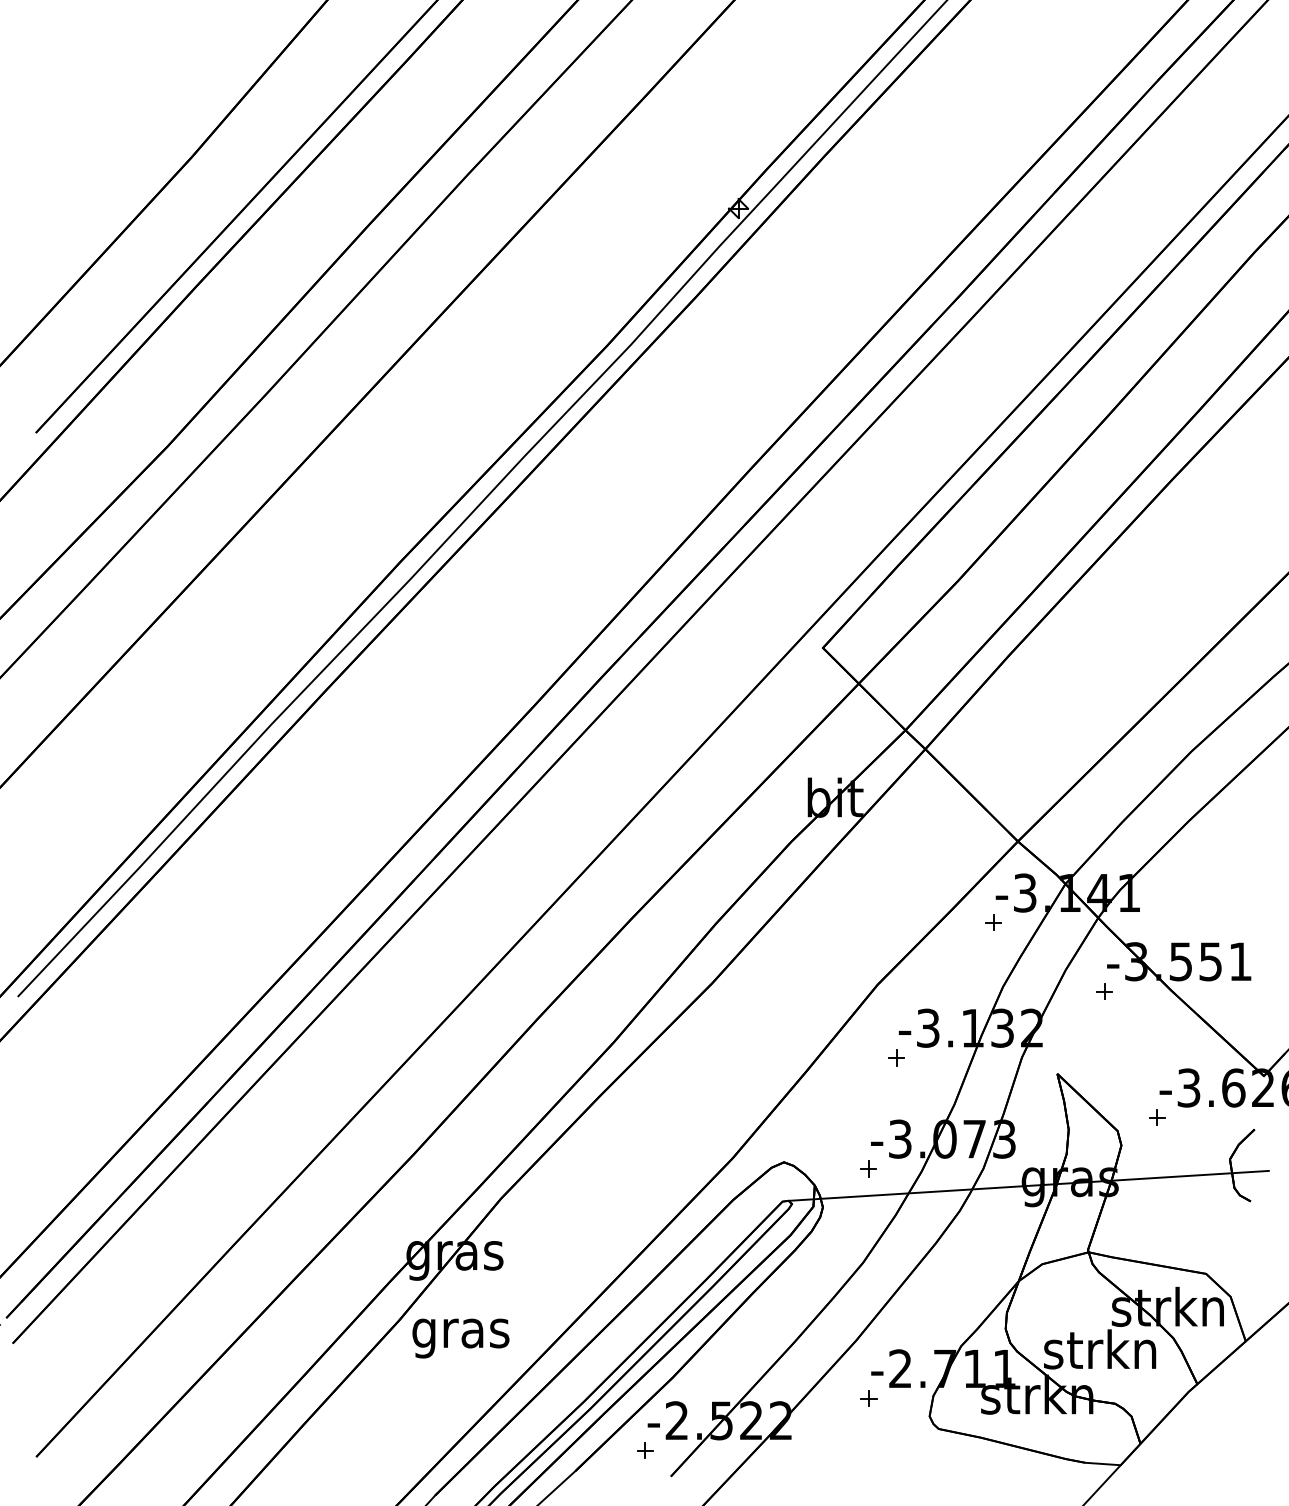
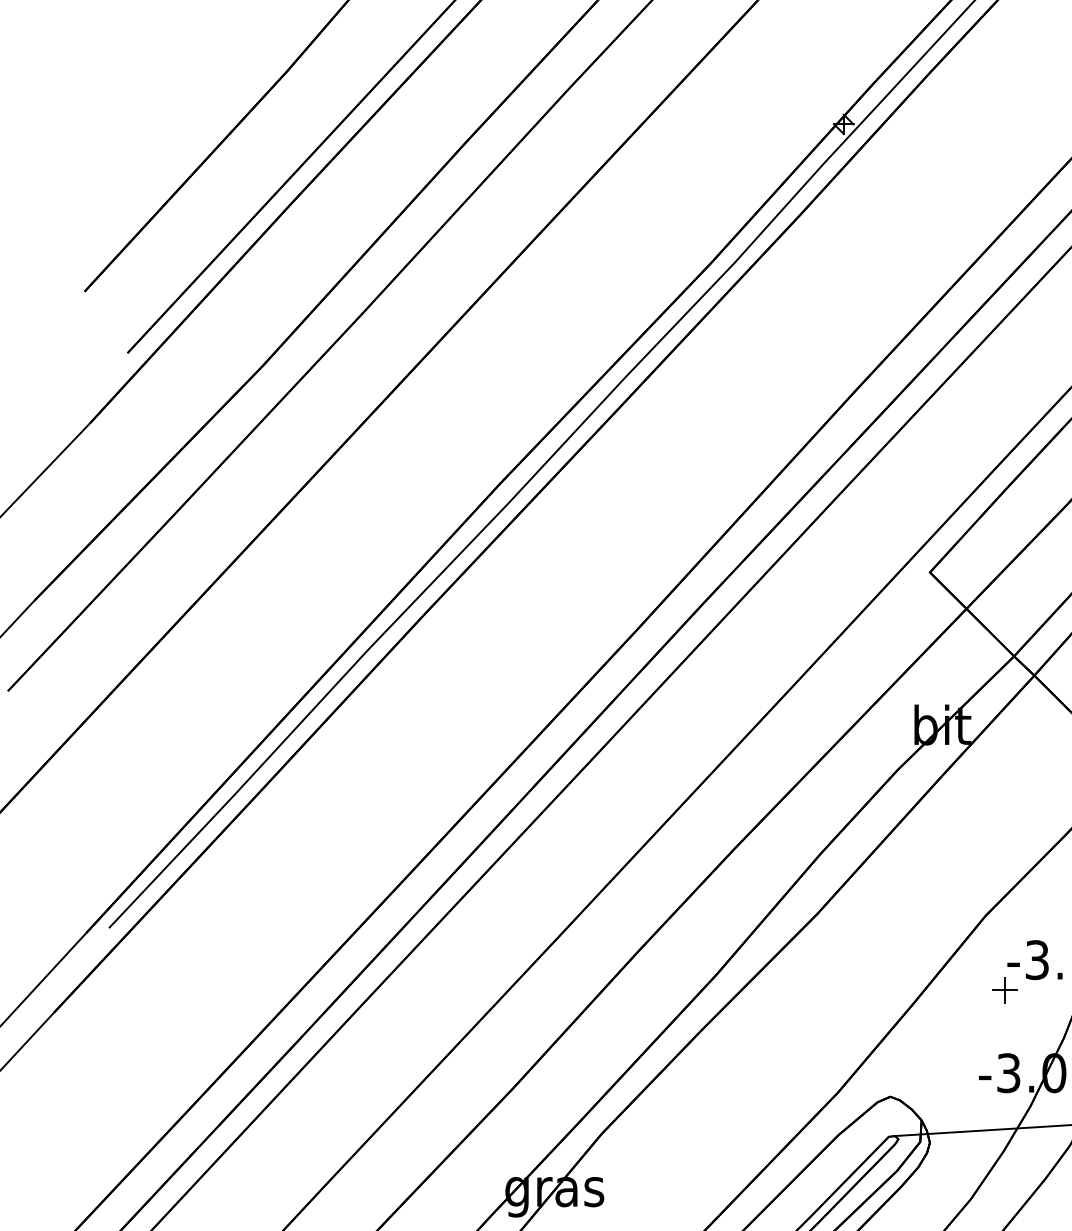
part: (896, 1057) -> (1004, 989), size x1.6
part: (868, 1168) -> (976, 1103), removed

